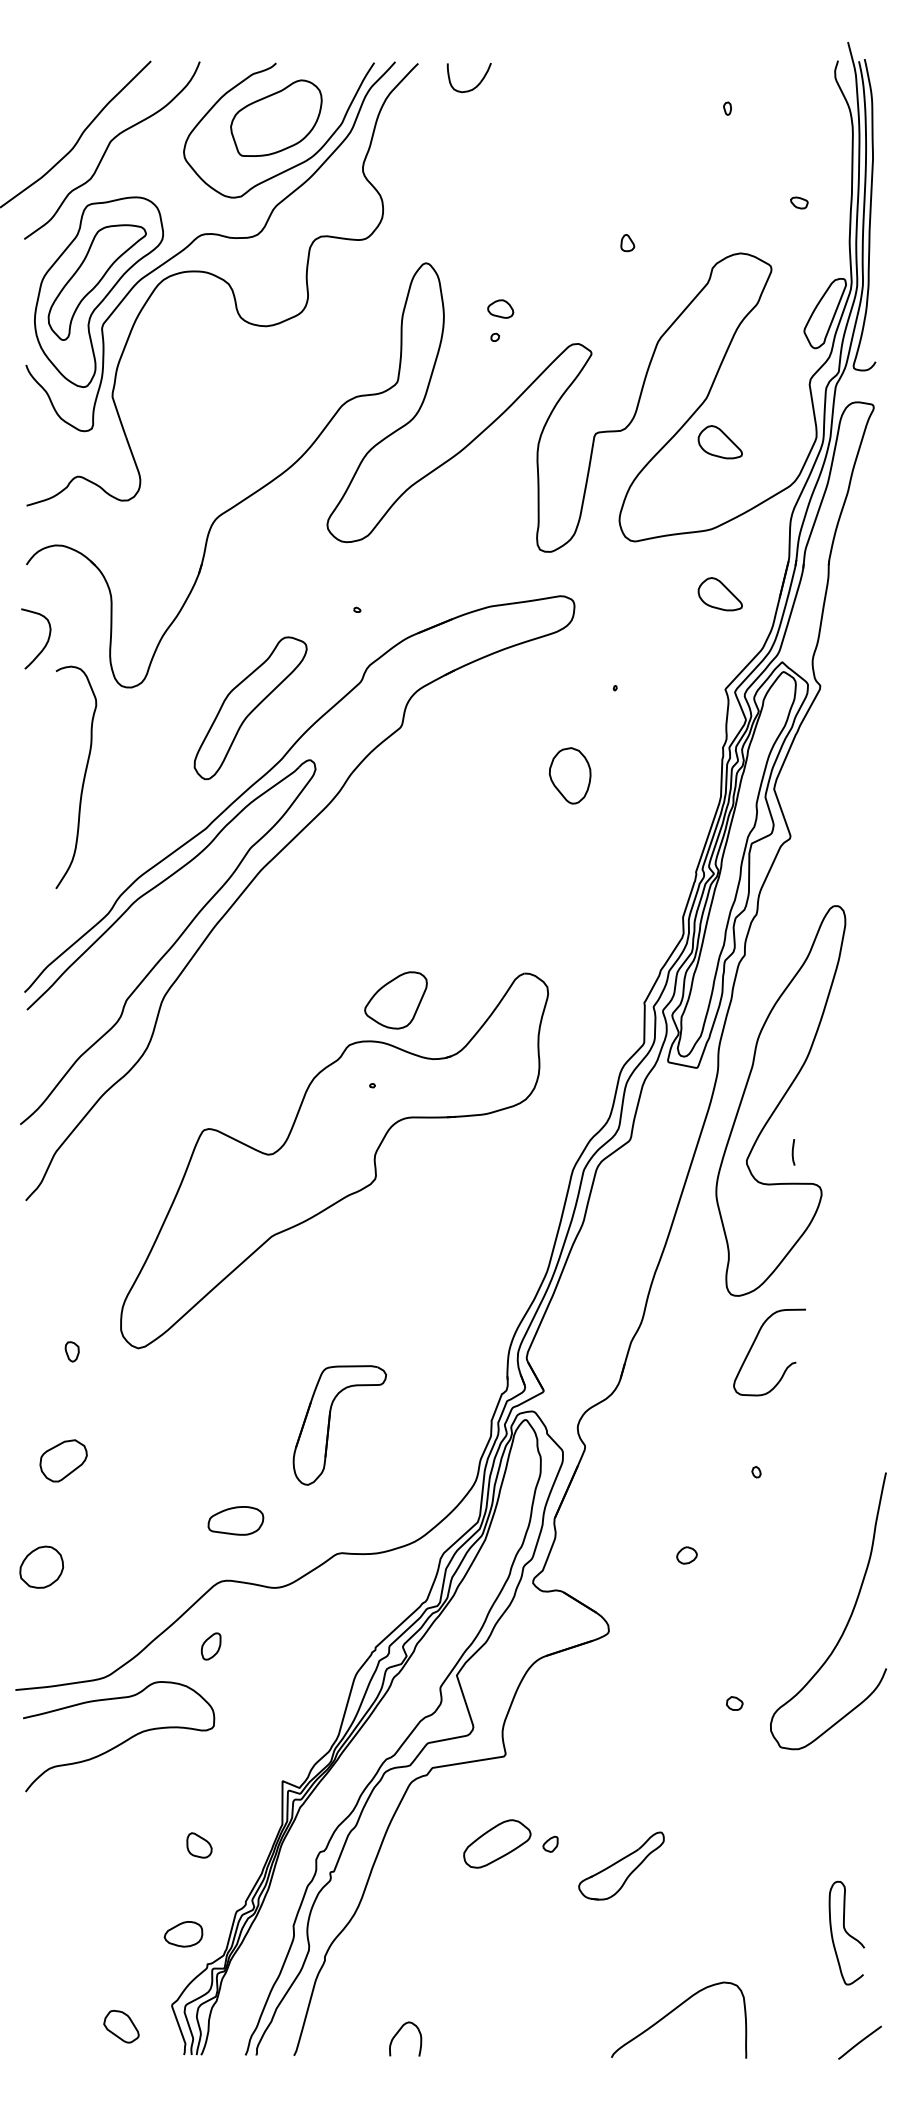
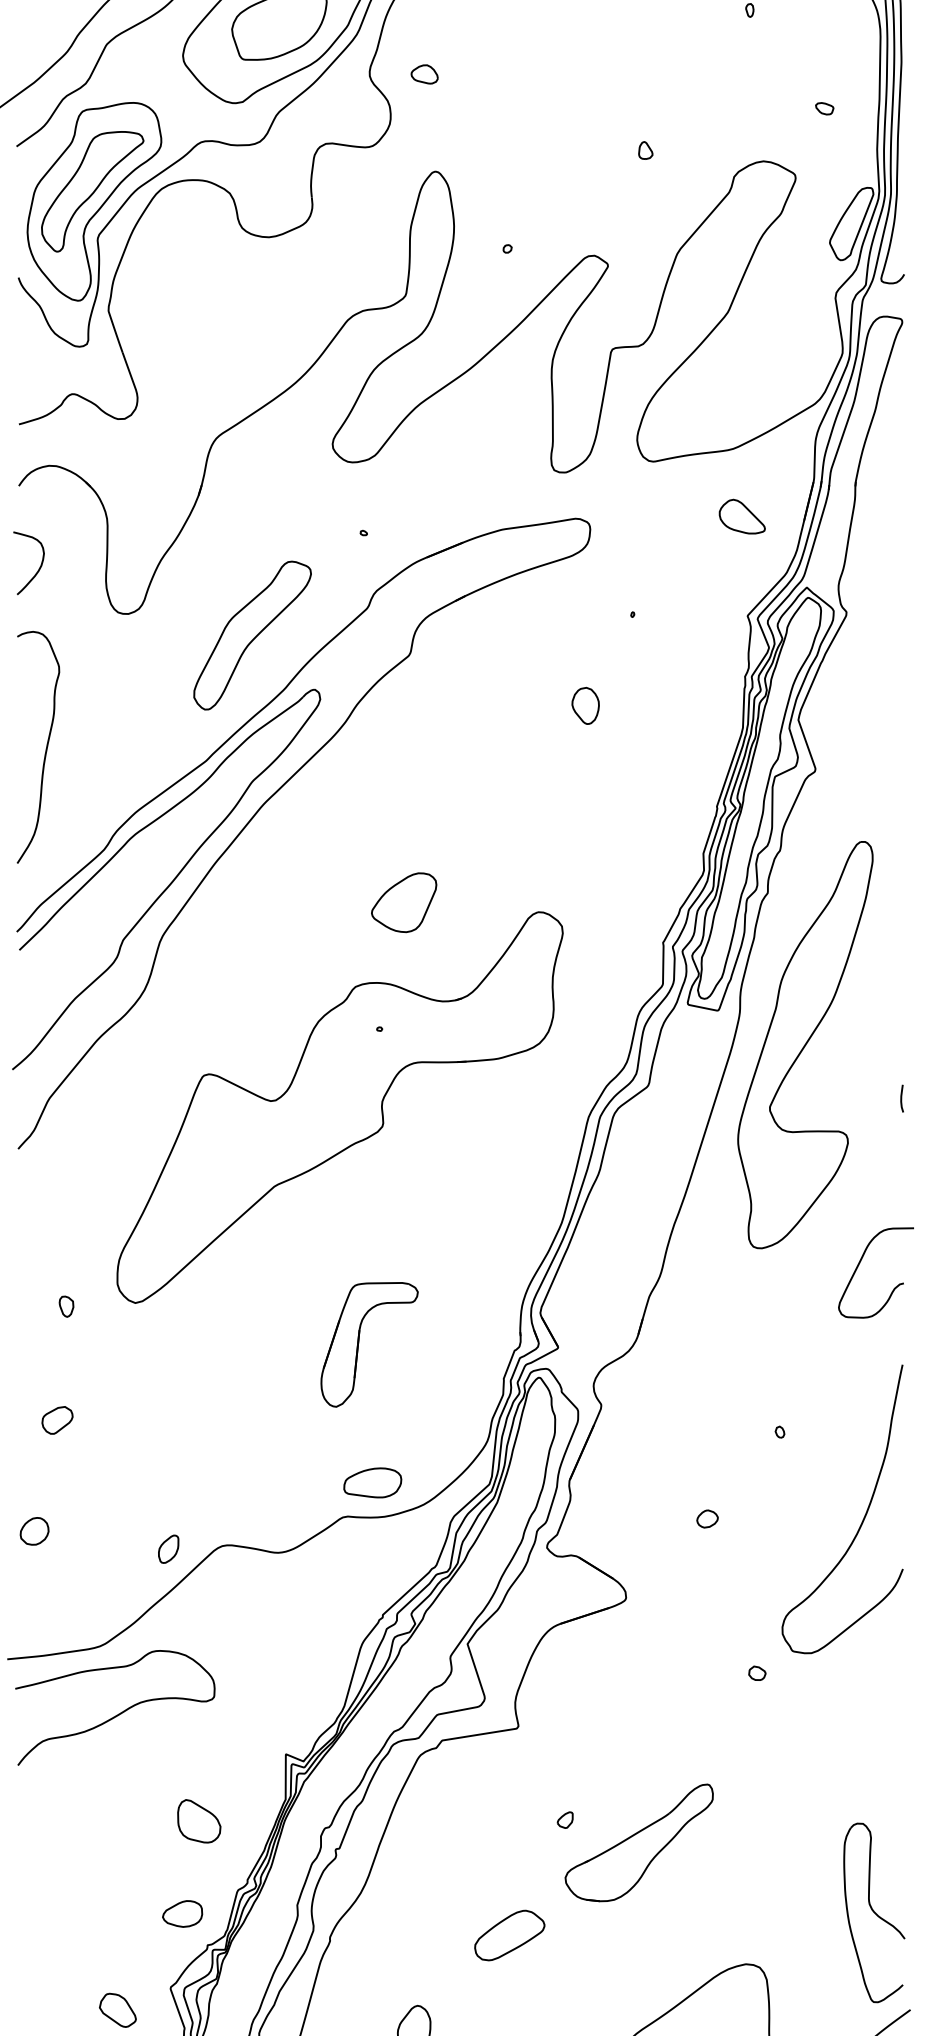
part: (500, 308) -> (424, 73), moved
part: (719, 442) -> (741, 358), removed
part: (569, 775) -> (585, 705), size x0.62
curve: (83, 777) -> (45, 747), moved
part: (395, 1000) -> (403, 902), moved
curve: (793, 1152) -> (902, 1098), moved
curve: (753, 1345) -> (859, 1265), moved
part: (330, 1421) -> (359, 1340), moved
part: (63, 1460) -> (57, 1419), size x0.62
part: (235, 1520) -> (372, 1482), moved
part: (41, 1567) -> (34, 1531), size x0.62
curve: (847, 1621) -> (862, 1520), moved
part: (211, 1646) -> (169, 1549), moved
part: (497, 1843) -> (509, 1935), moved
part: (199, 1845) -> (199, 1821), size x1.67
part: (621, 1865) -> (639, 1842), size x1.67
part: (846, 1932) -> (873, 1912), size x1.67

